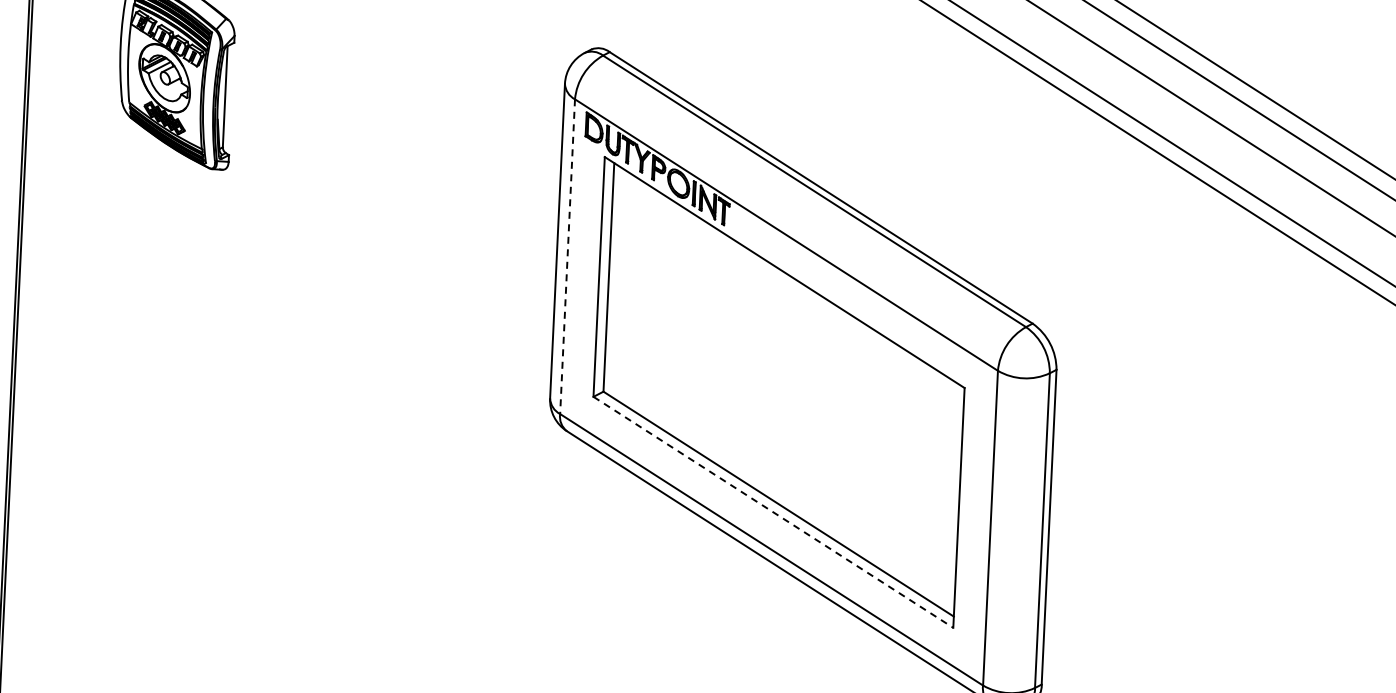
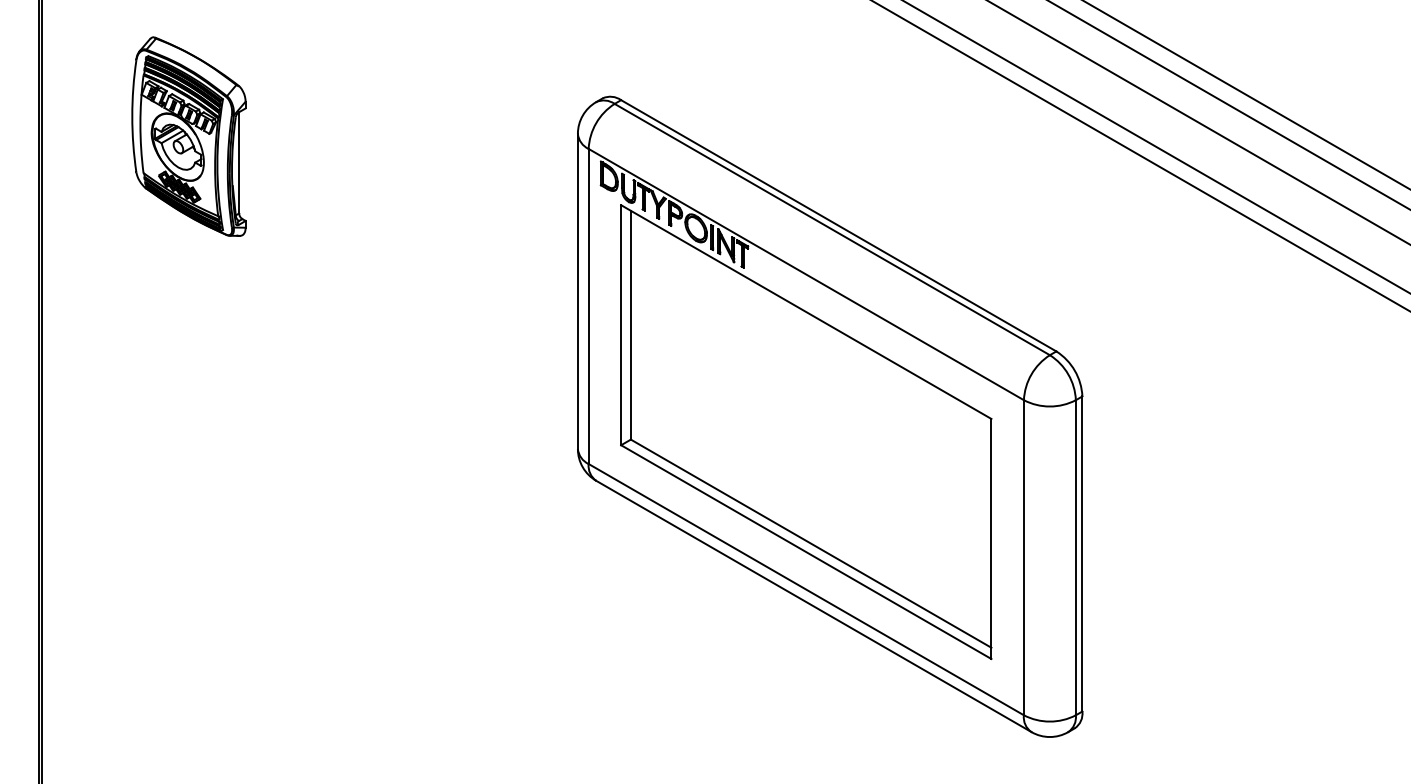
line: (567, 256) -> (588, 306), dashed -> solid
line: (773, 512) -> (806, 552), dashed -> solid

